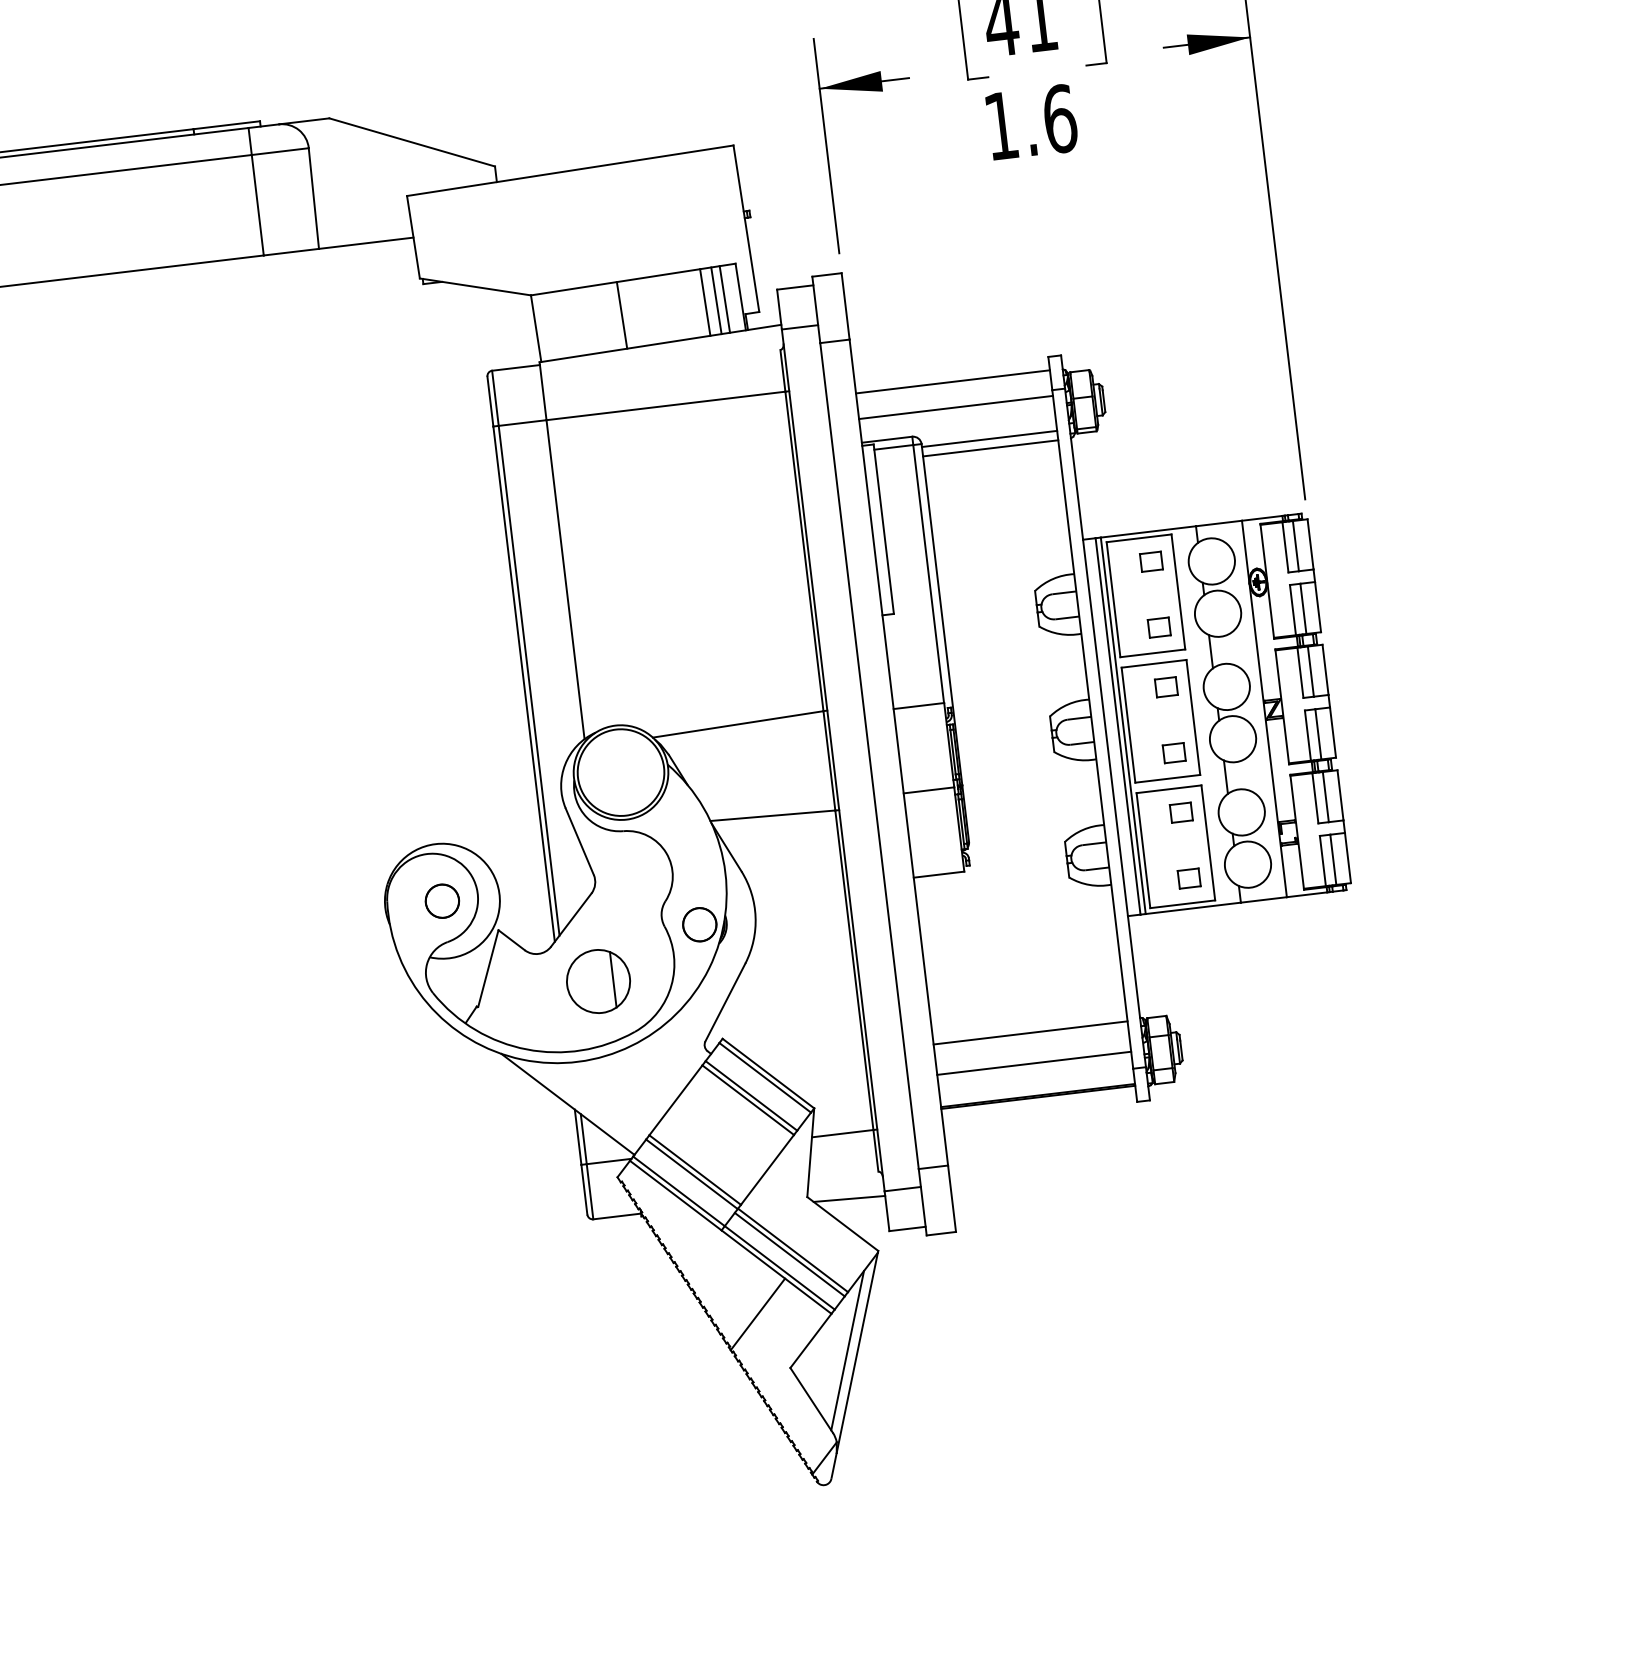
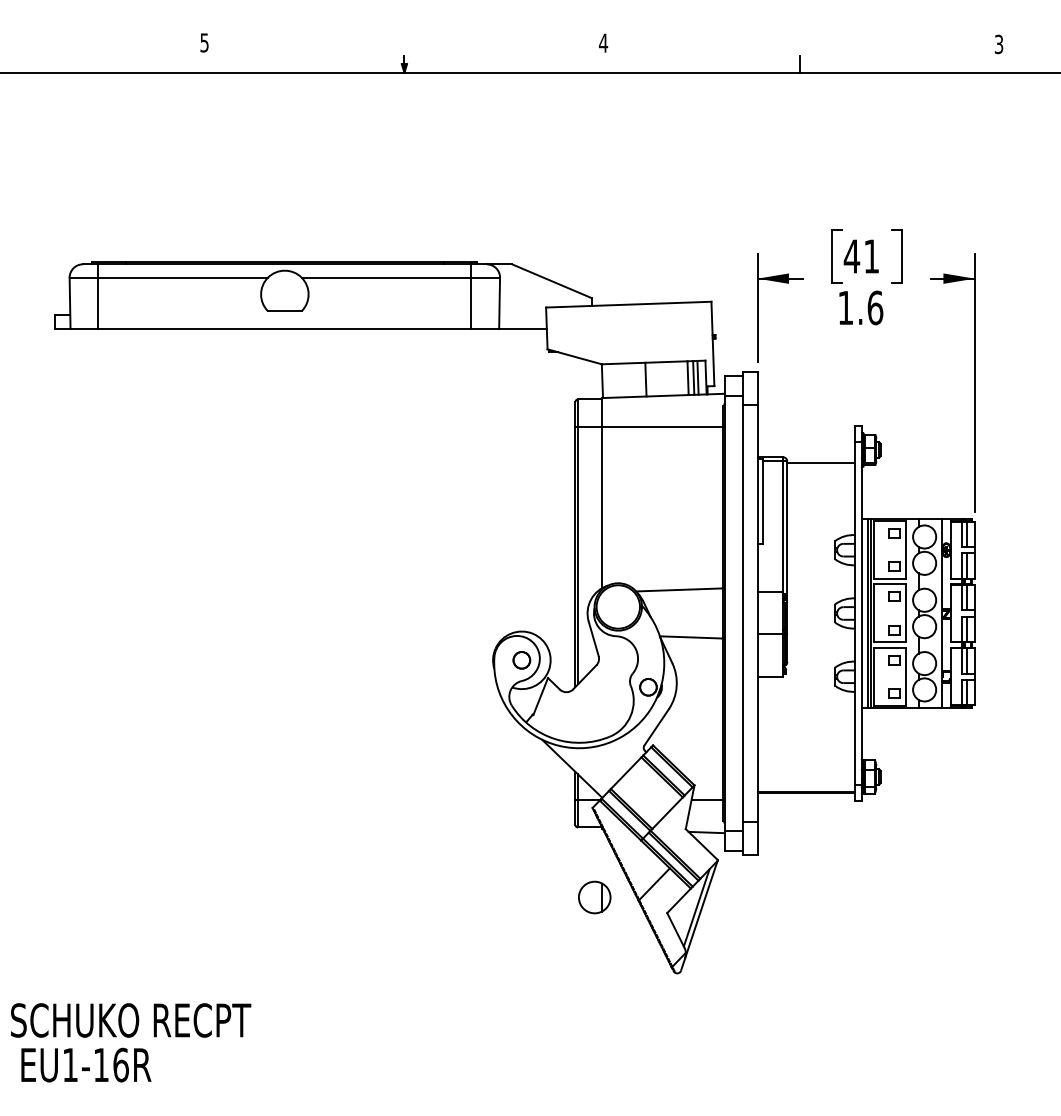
line: (952, 382) -> (806, 432), removed
line: (955, 407) -> (806, 445), removed
line: (990, 448) -> (821, 467), removed
part: (598, 981) -> (594, 897), moved
line: (1030, 1032) -> (806, 760), removed
line: (1034, 1064) -> (806, 776), removed

